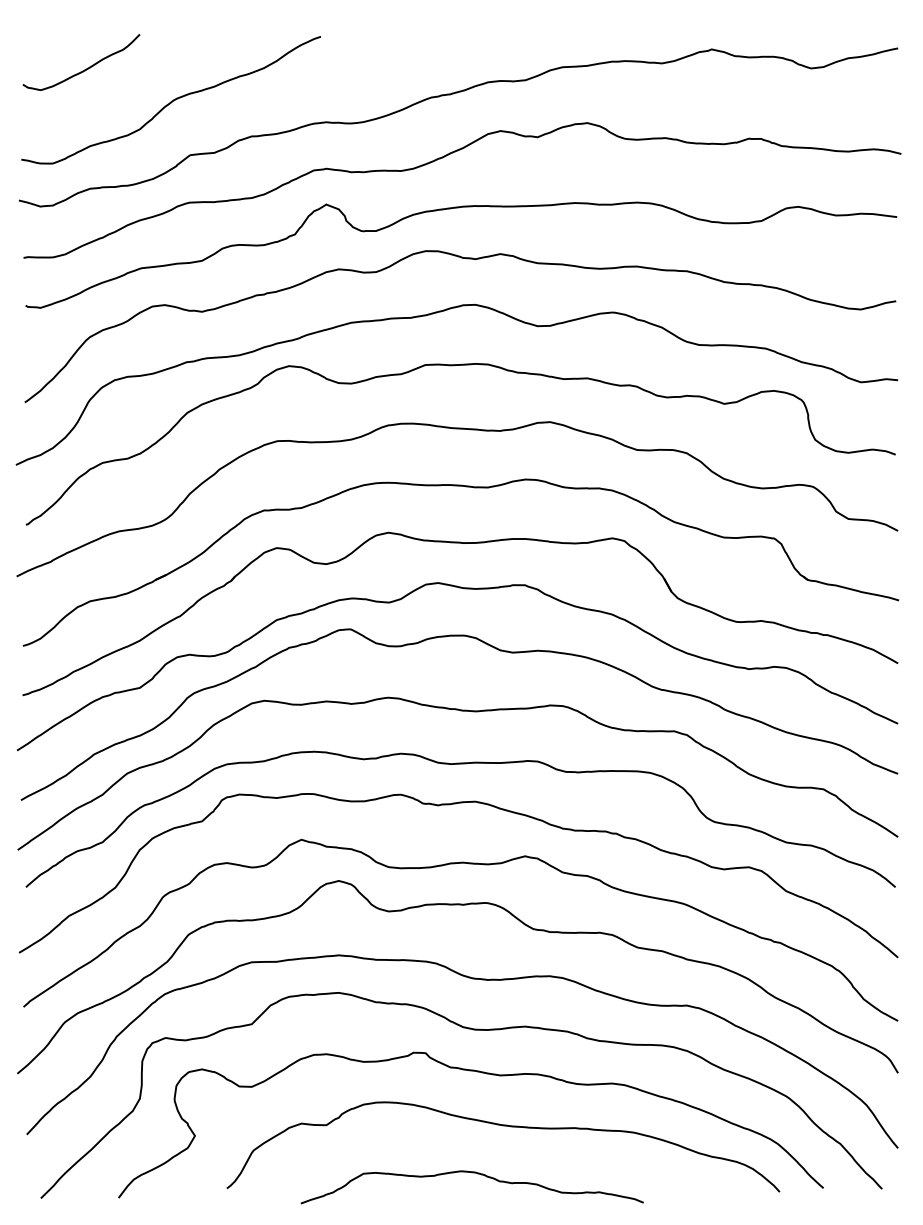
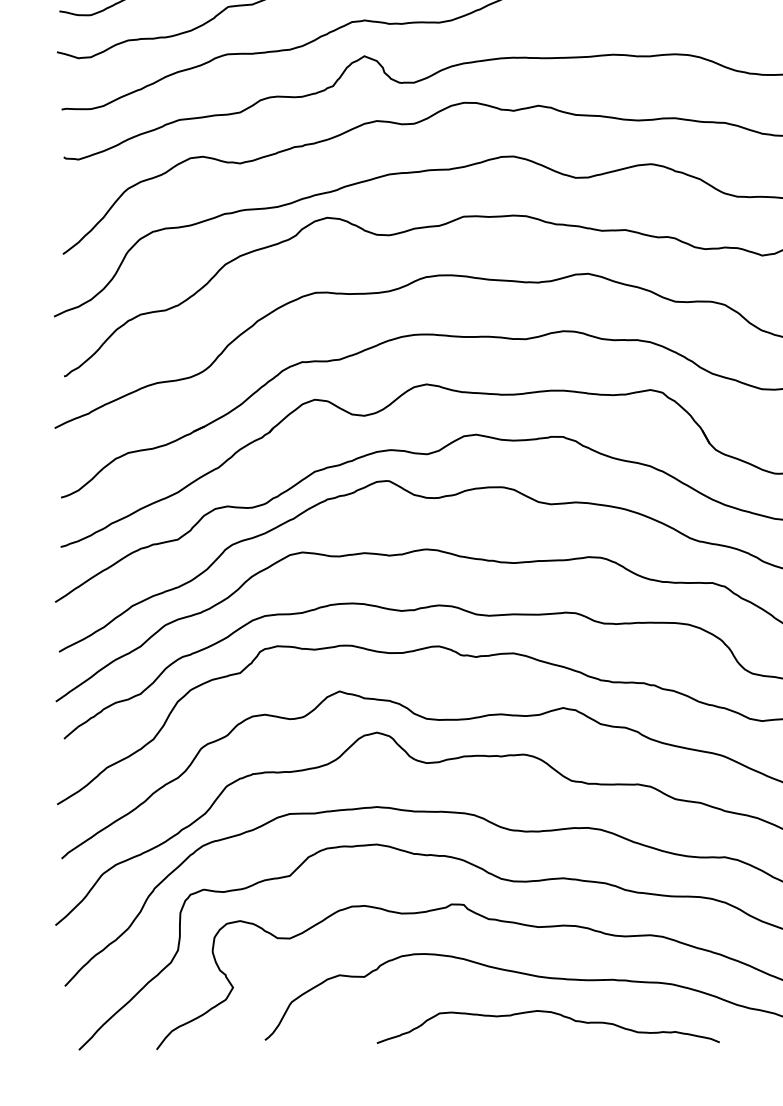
curve: (472, 1173) -> (548, 1013), moved

